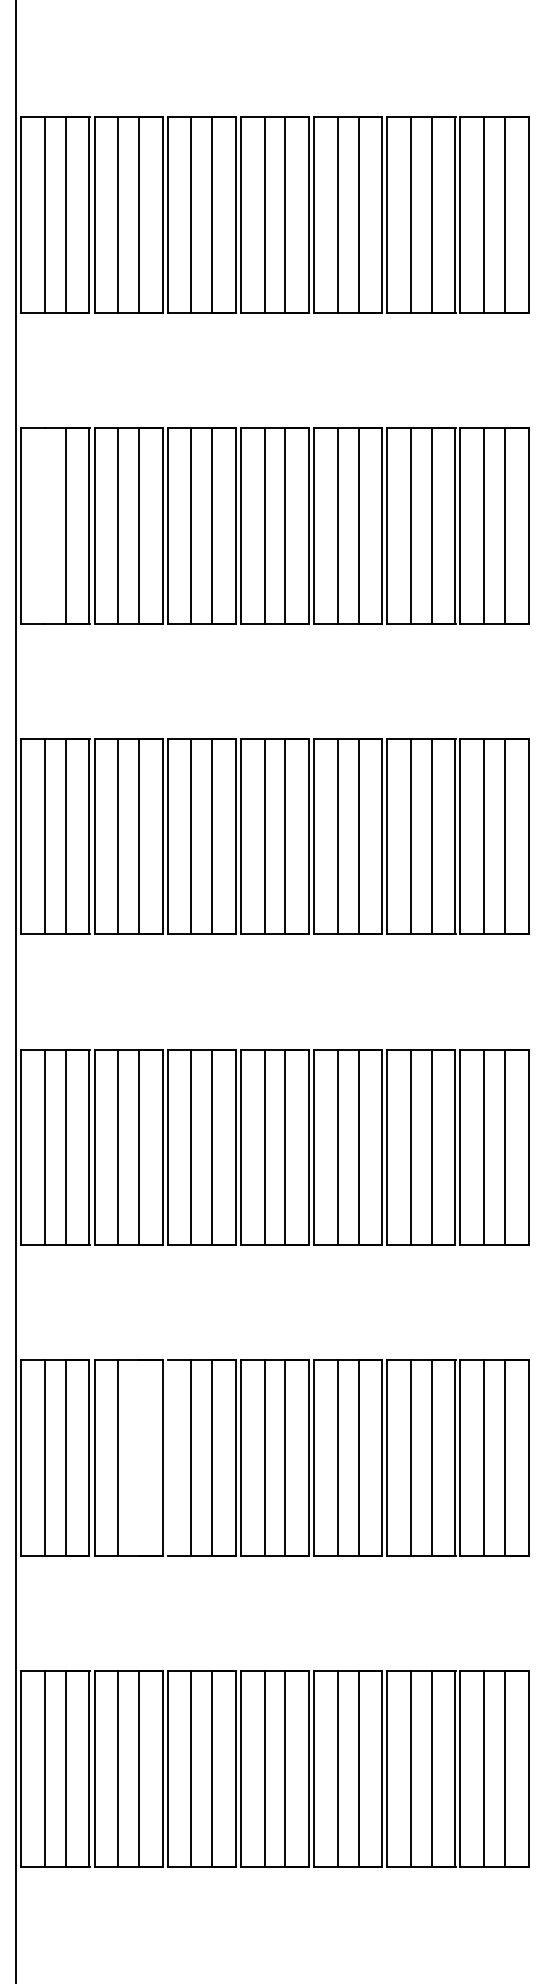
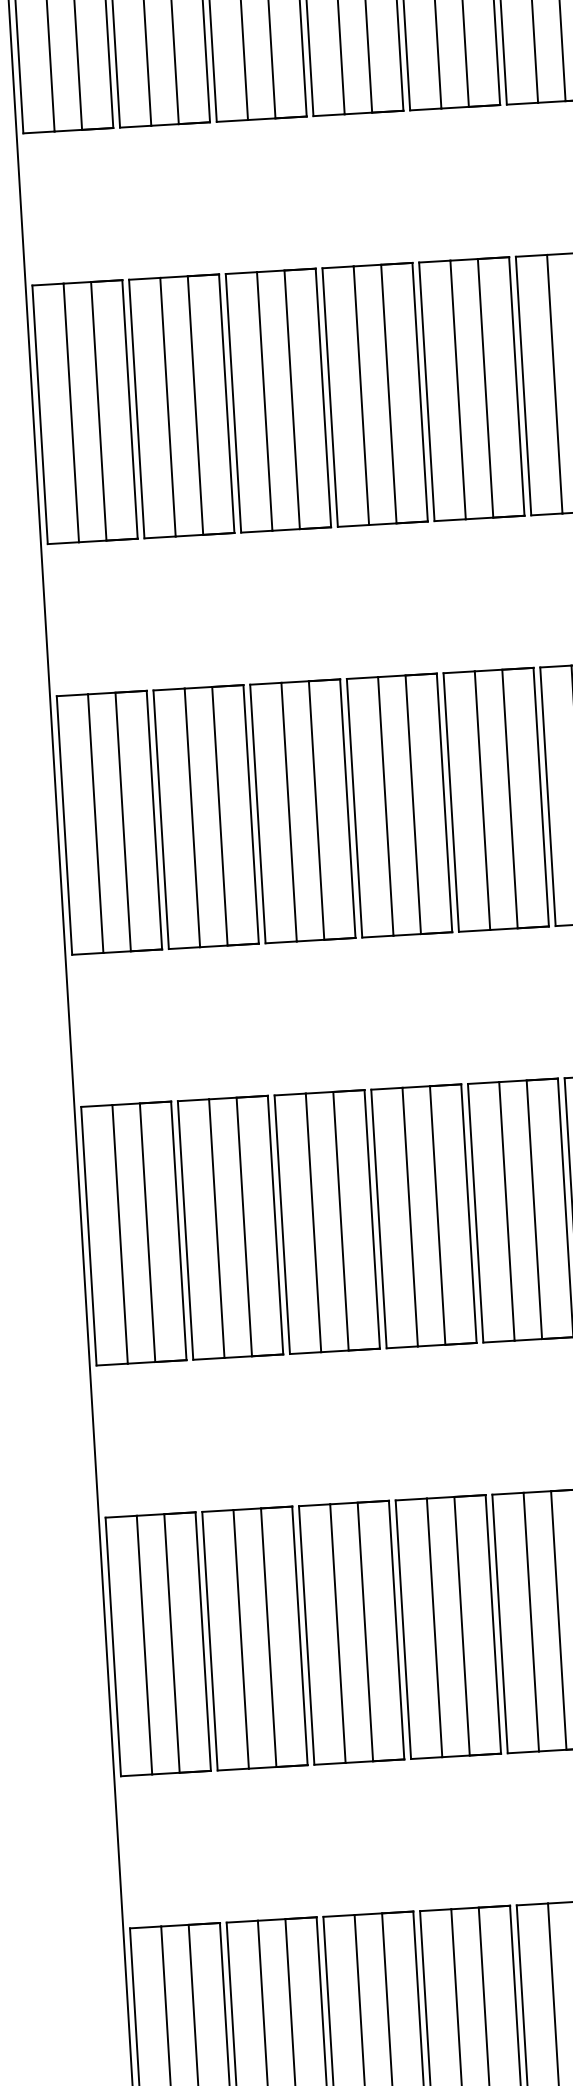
line: (45, 525) -> (71, 412), added
line: (139, 1458) -> (269, 1638), added
line: (167, 1458) -> (306, 1635), added

